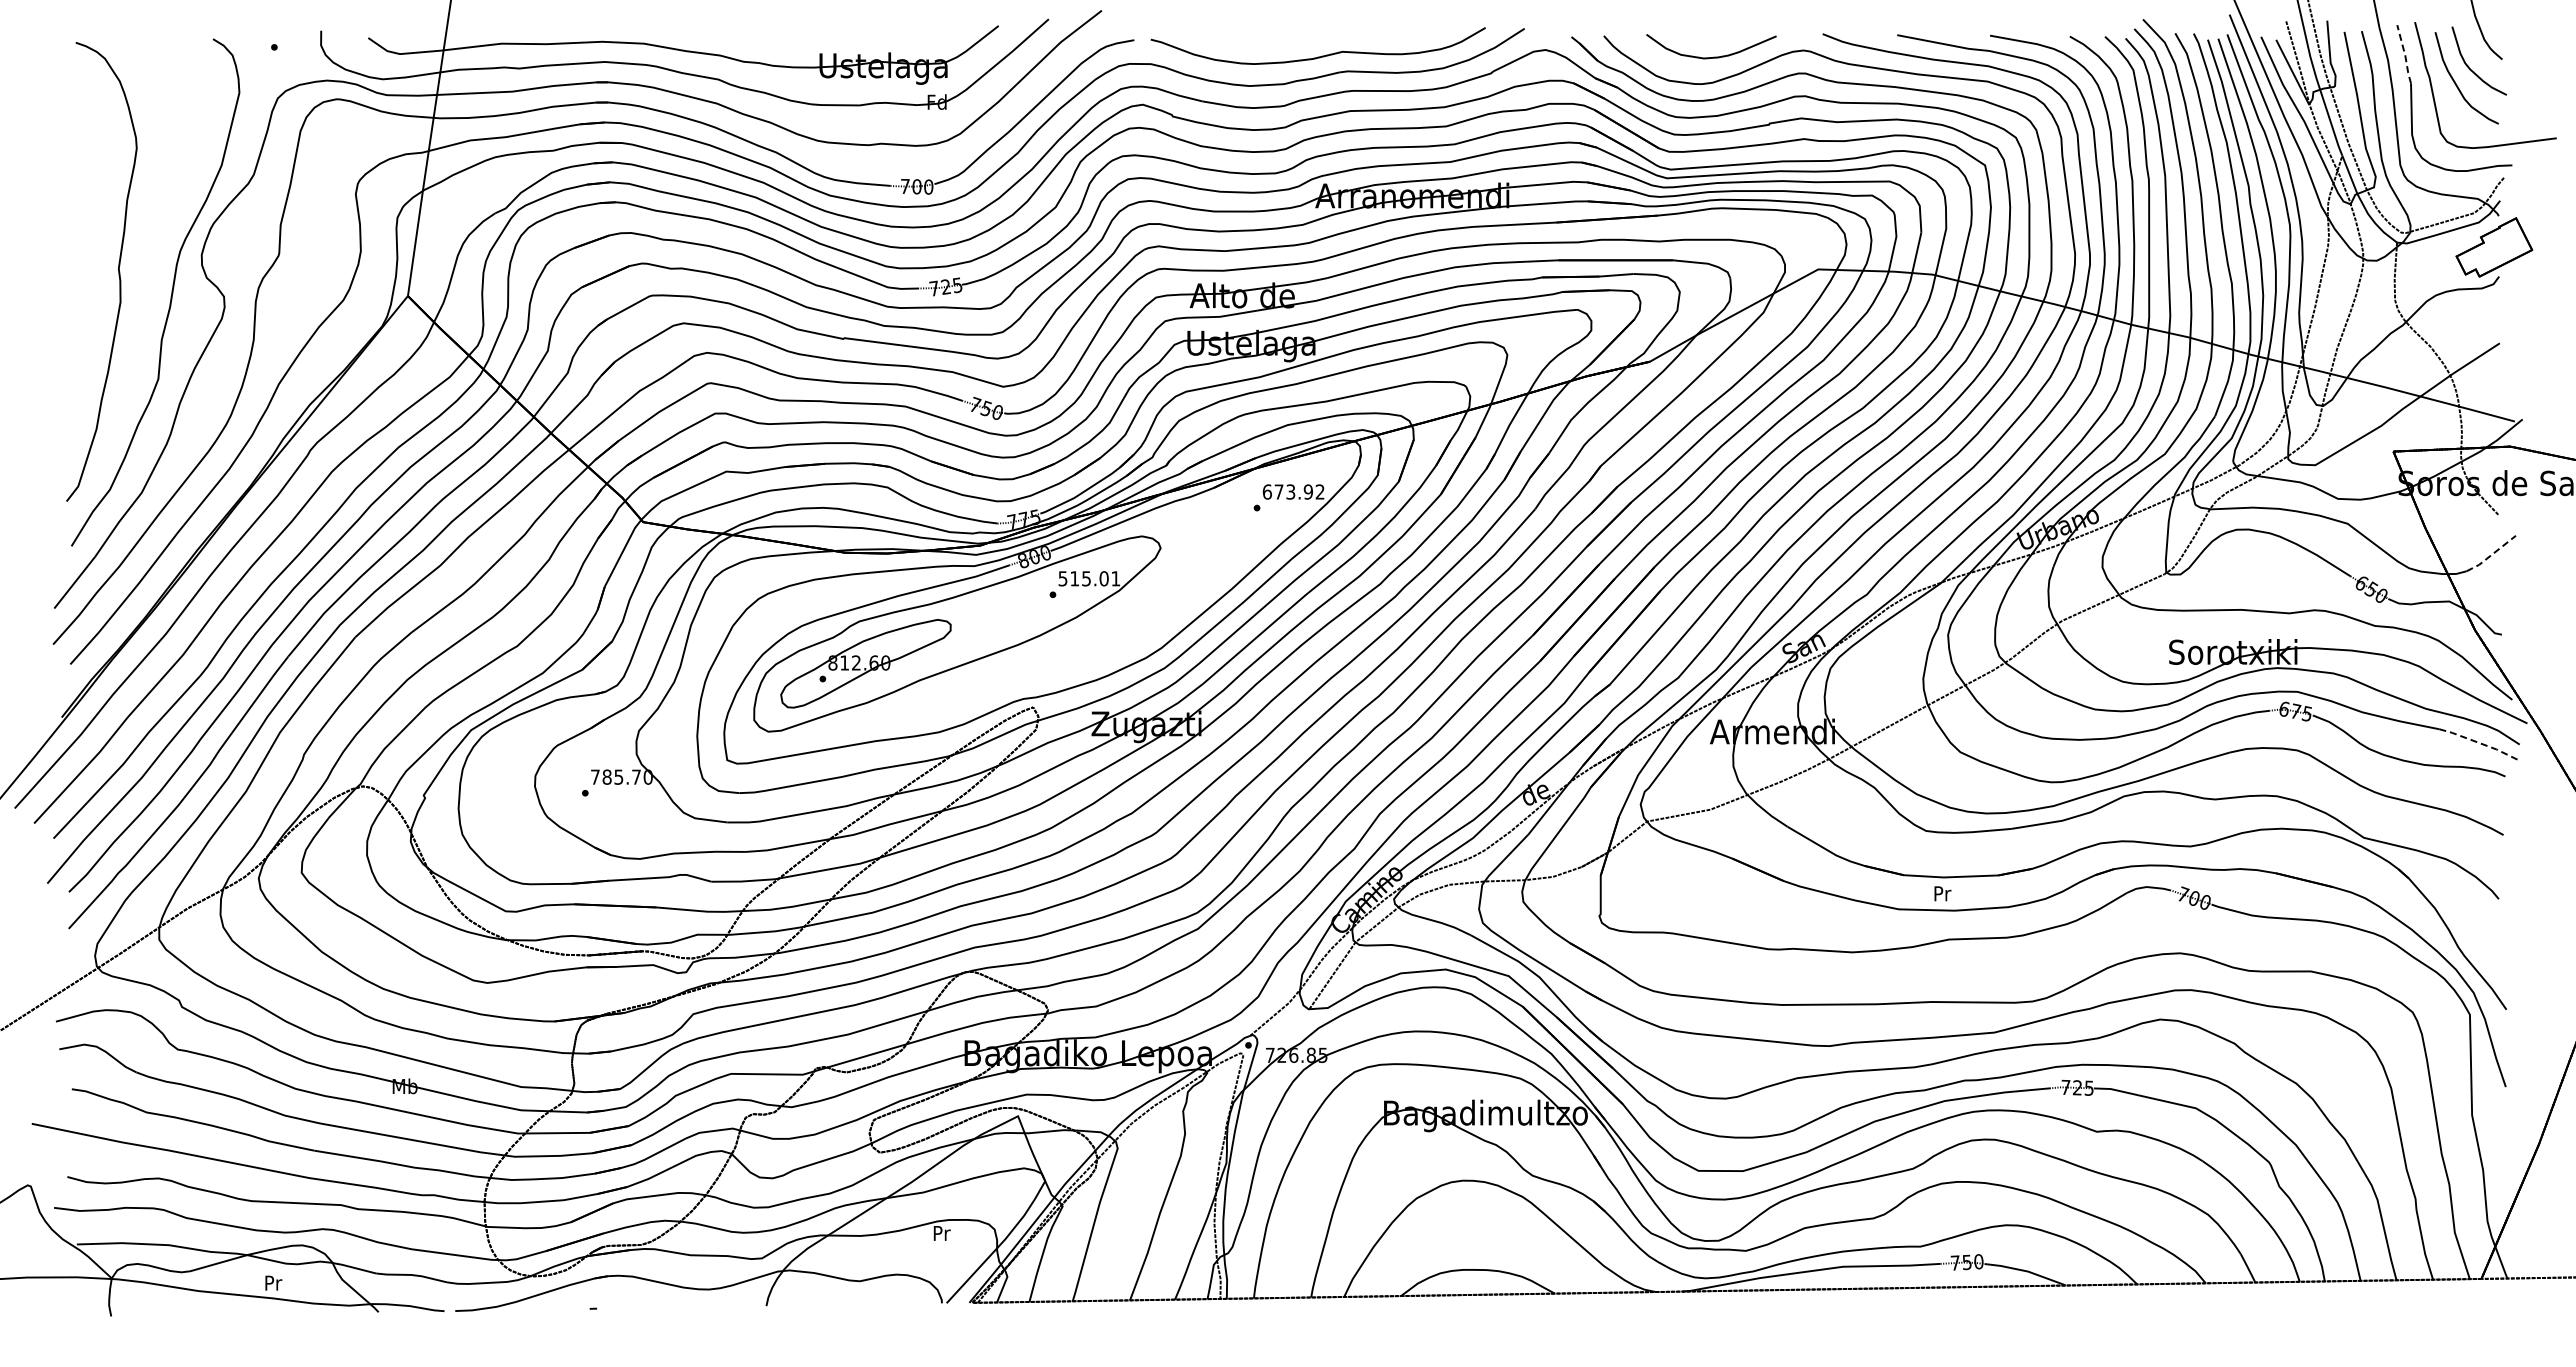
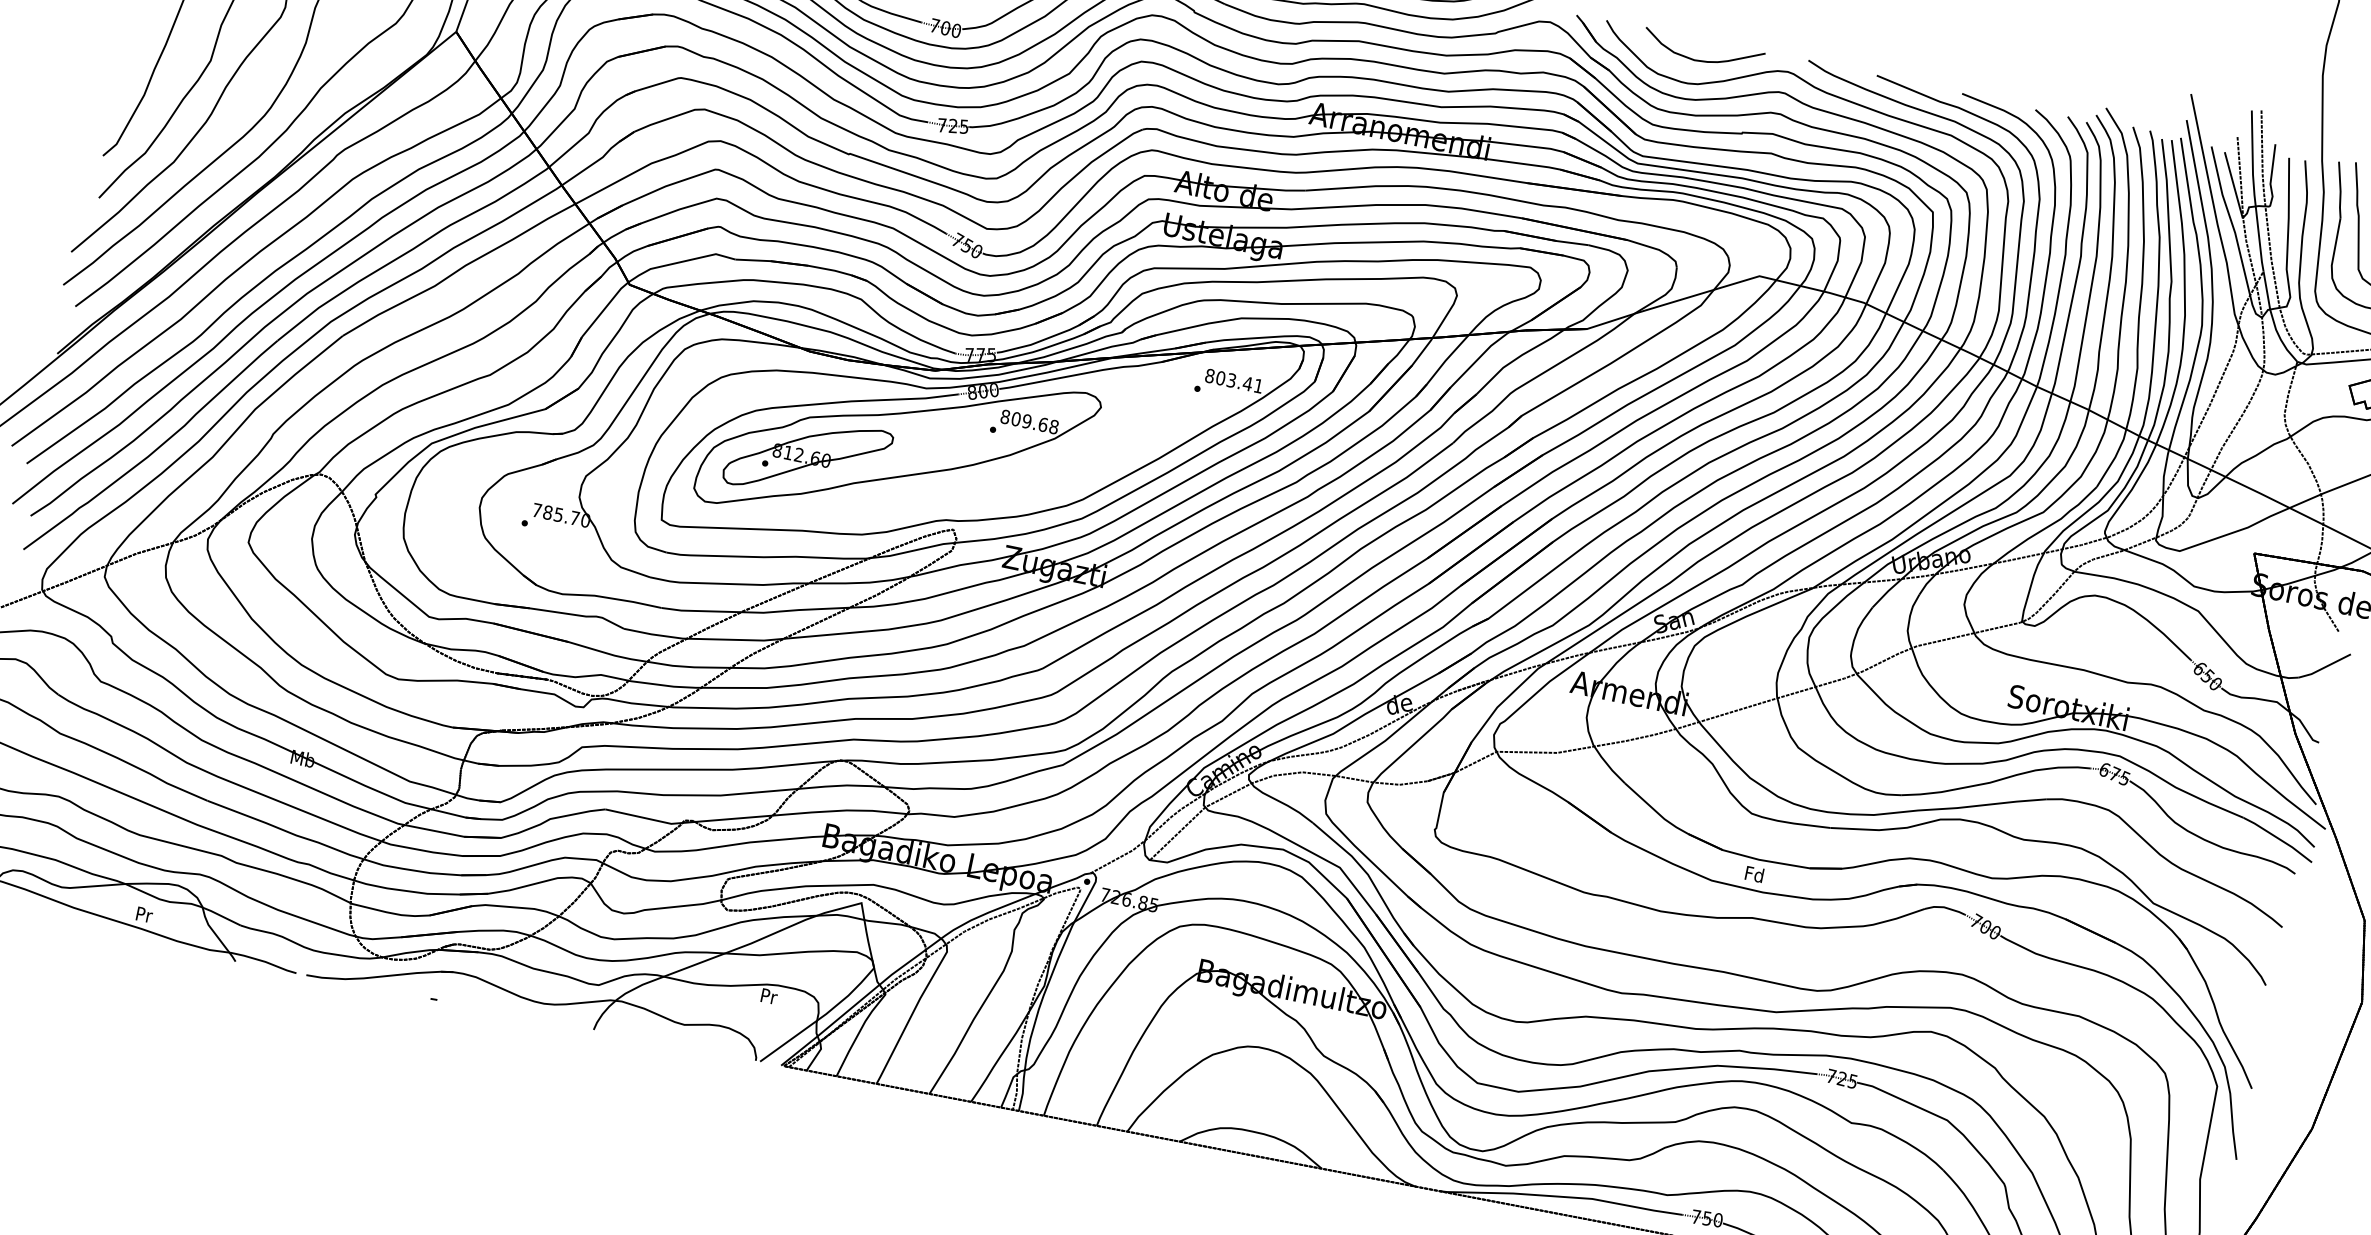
line: (2405, 56) -> (2340, 192), dashed -> solid
text: (1293, 491) -> (1234, 380), 673.92 -> 803.41
line: (2491, 554) -> (2324, 666), dashed -> solid
text: (1089, 578) -> (1029, 421), 515.01 -> 809.68
line: (2480, 743) -> (2278, 838), dashed -> solid
text: (1941, 893) -> (1753, 874), Pr -> Fd

